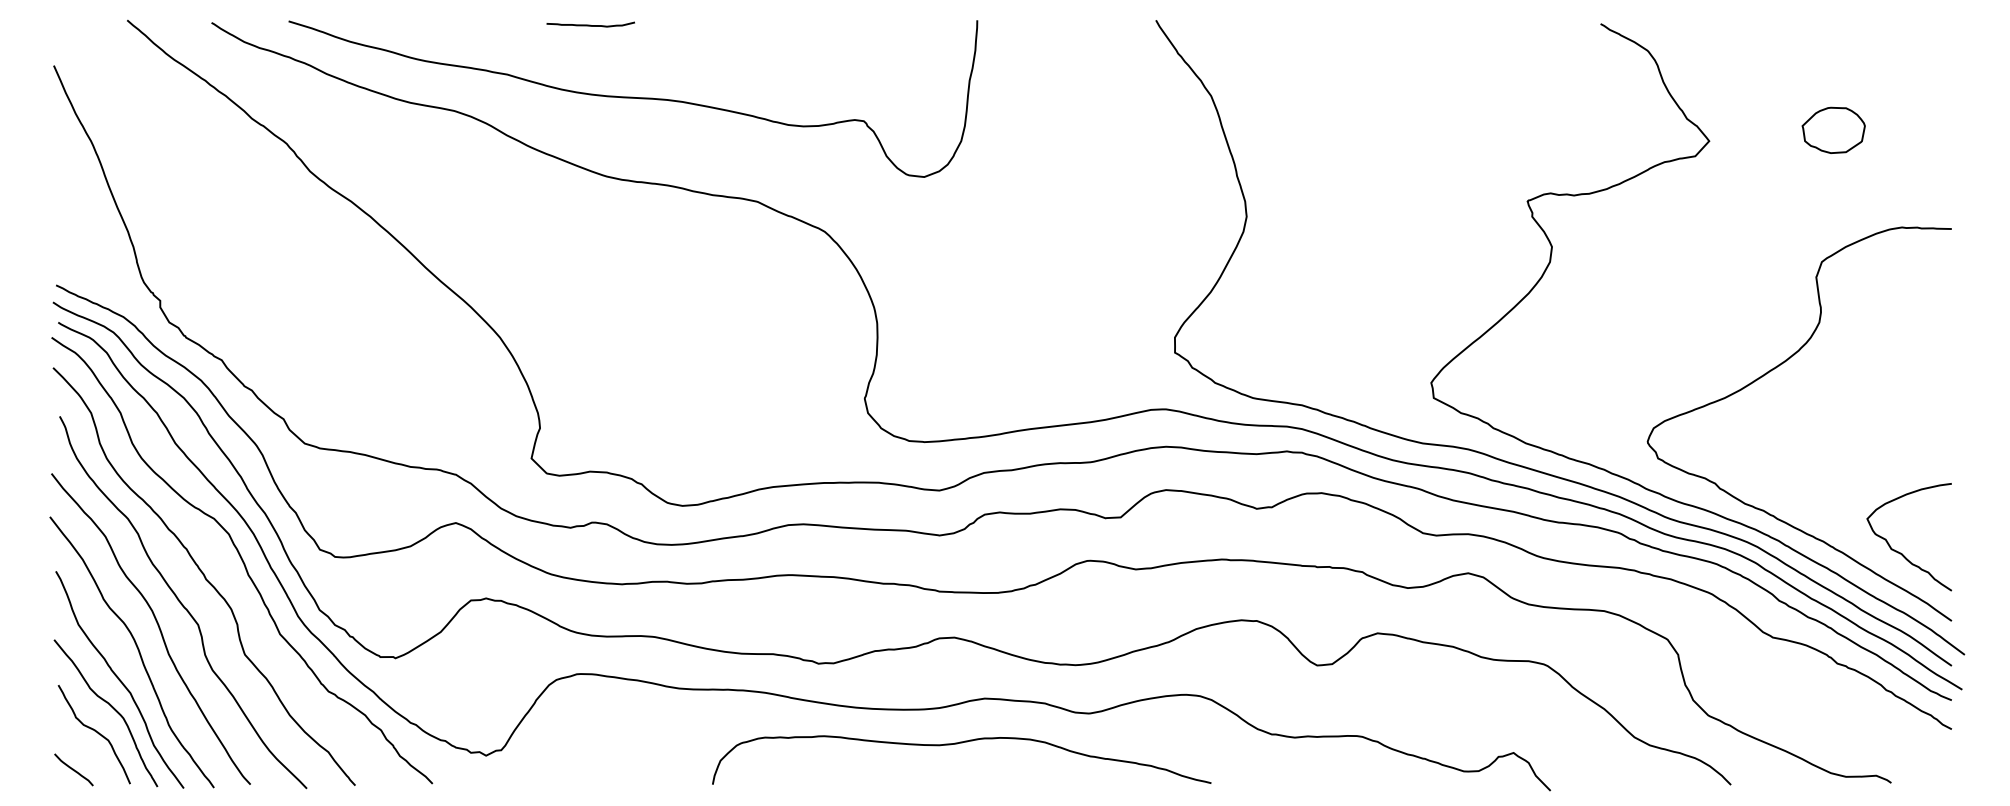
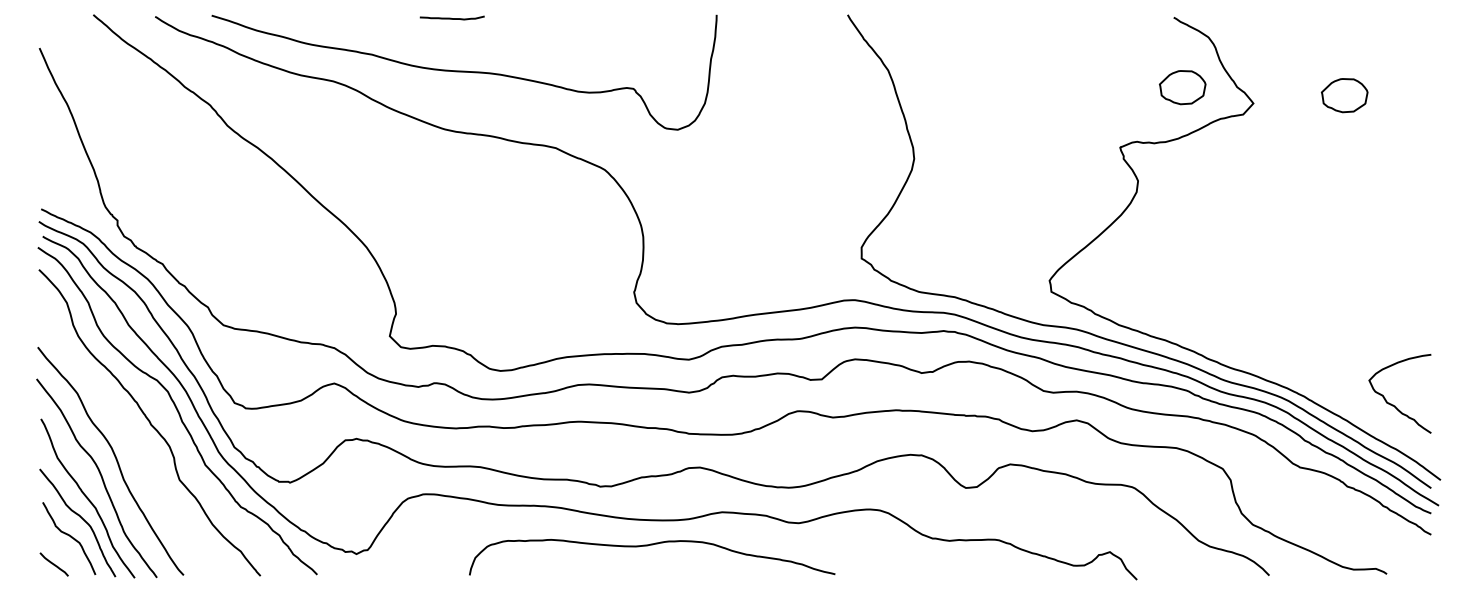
curve: (589, 23) -> (451, 17), moved
part: (1612, 119) -> (1182, 87), added
curve: (1767, 374) -> (1296, 274), removed
curve: (182, 602) -> (133, 441), removed
curve: (956, 745) -> (648, 546), moved

